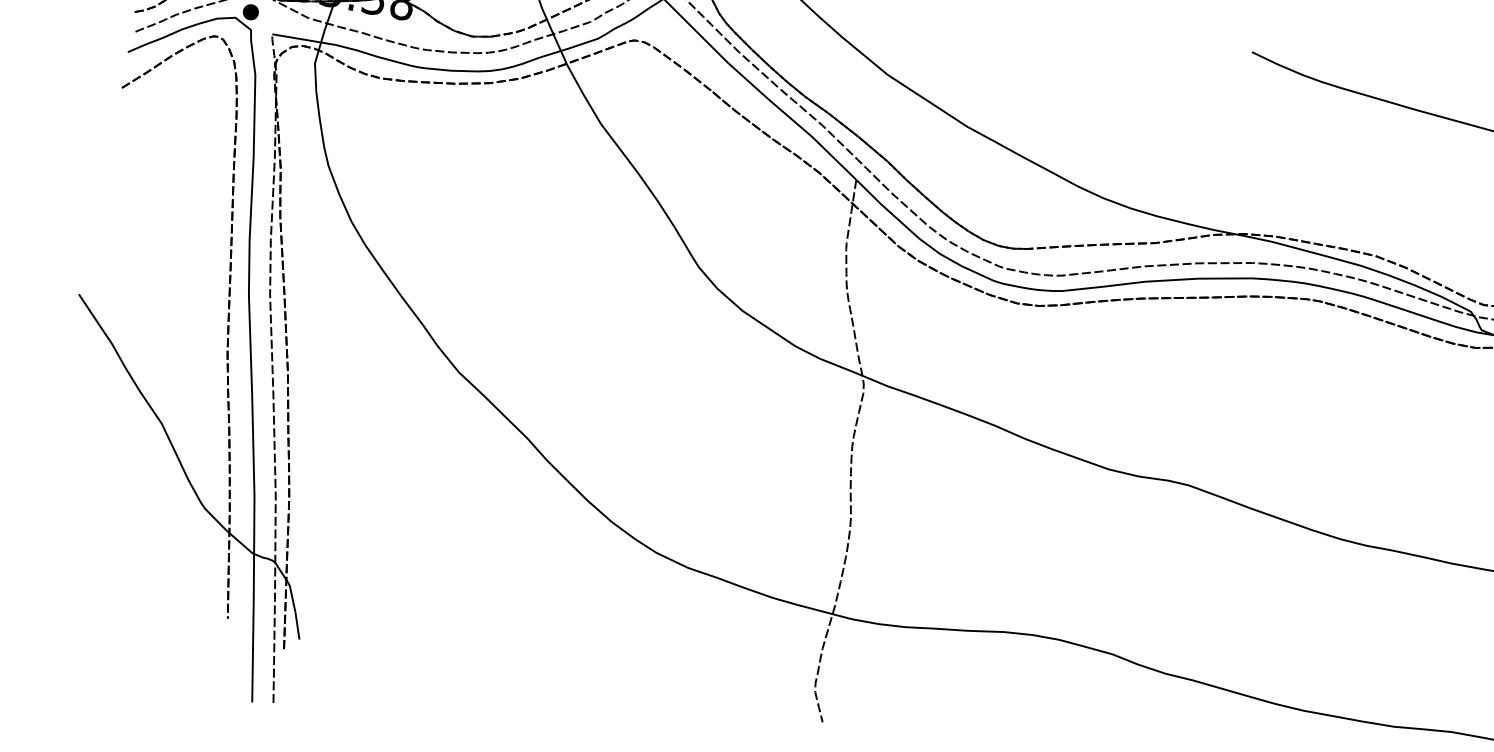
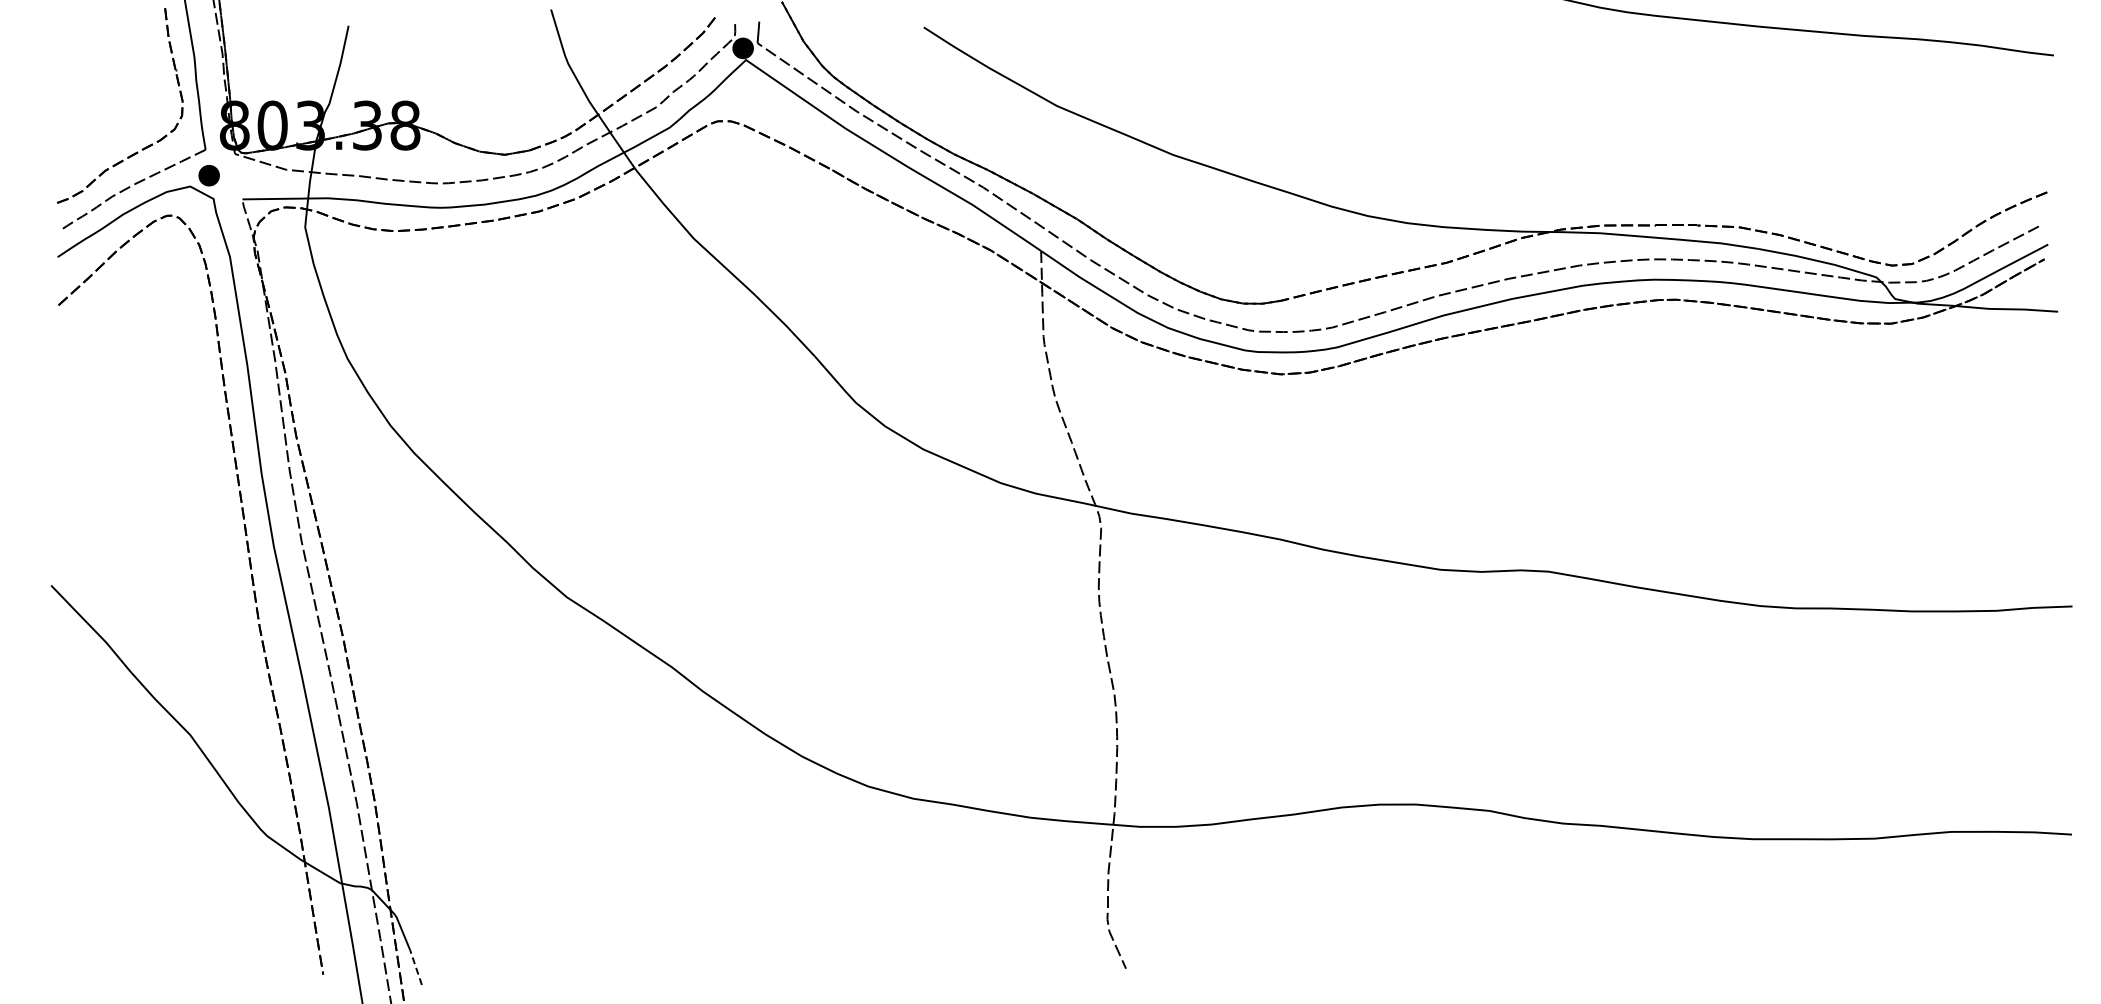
line: (297, 625) -> (415, 967), solid -> dashed

